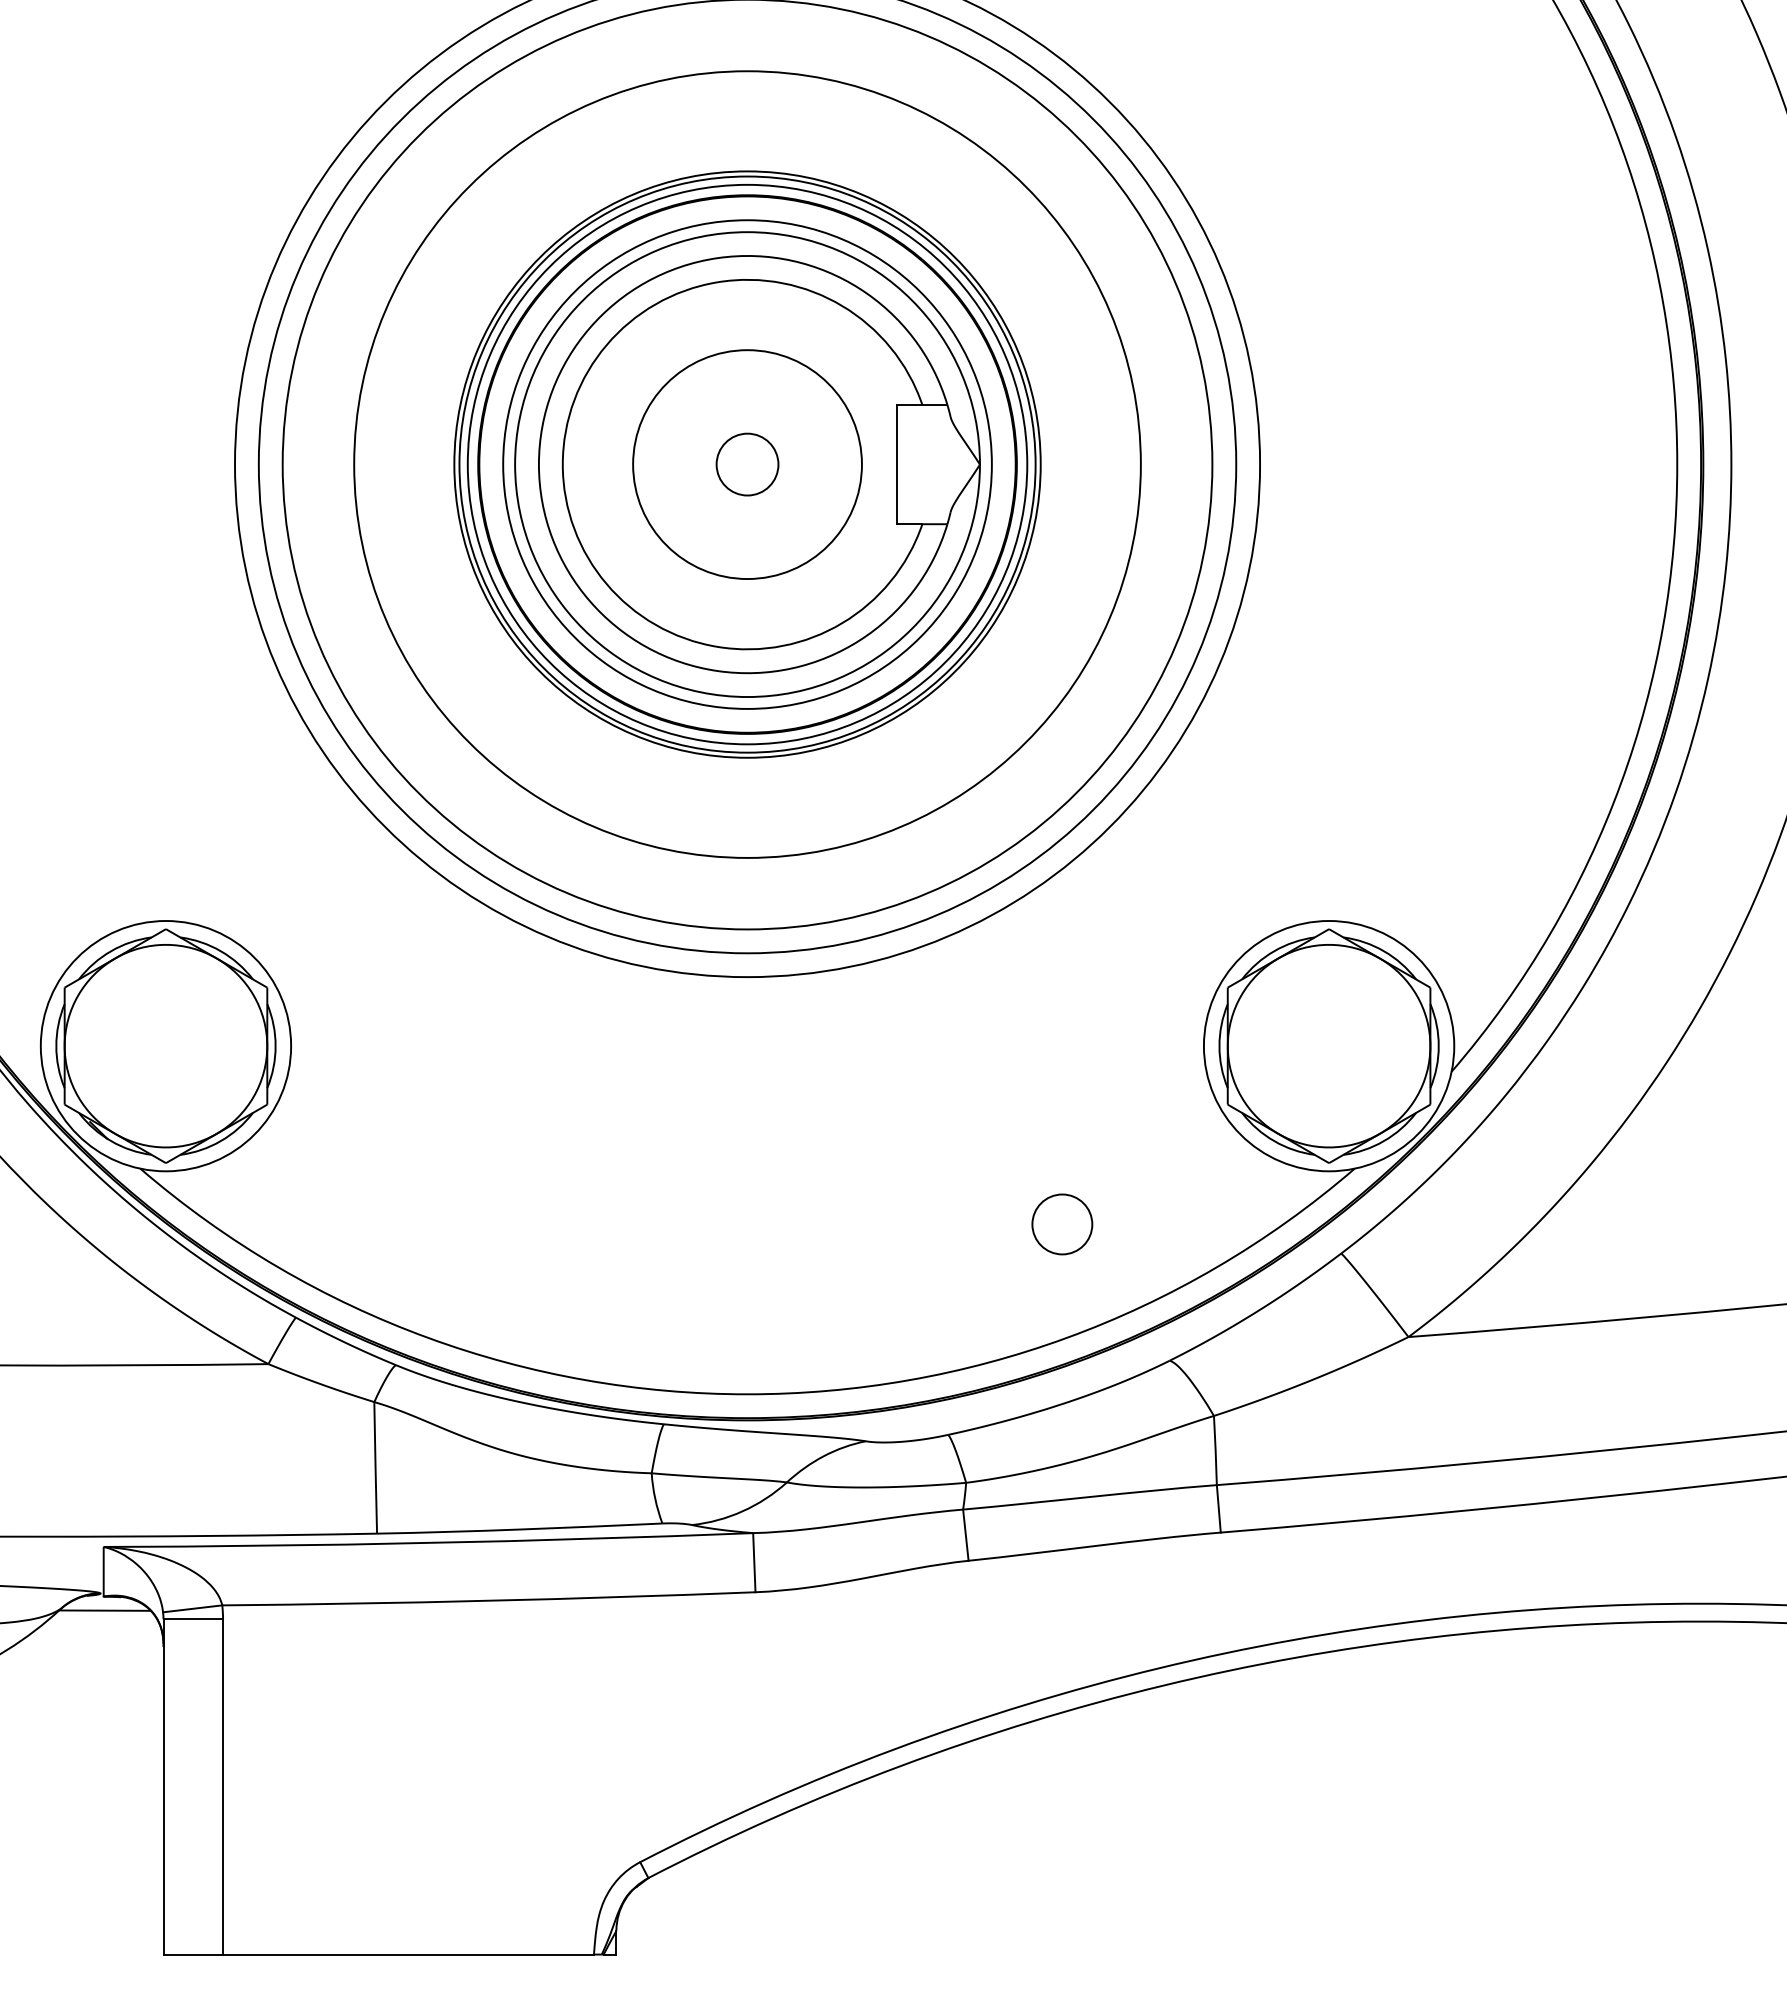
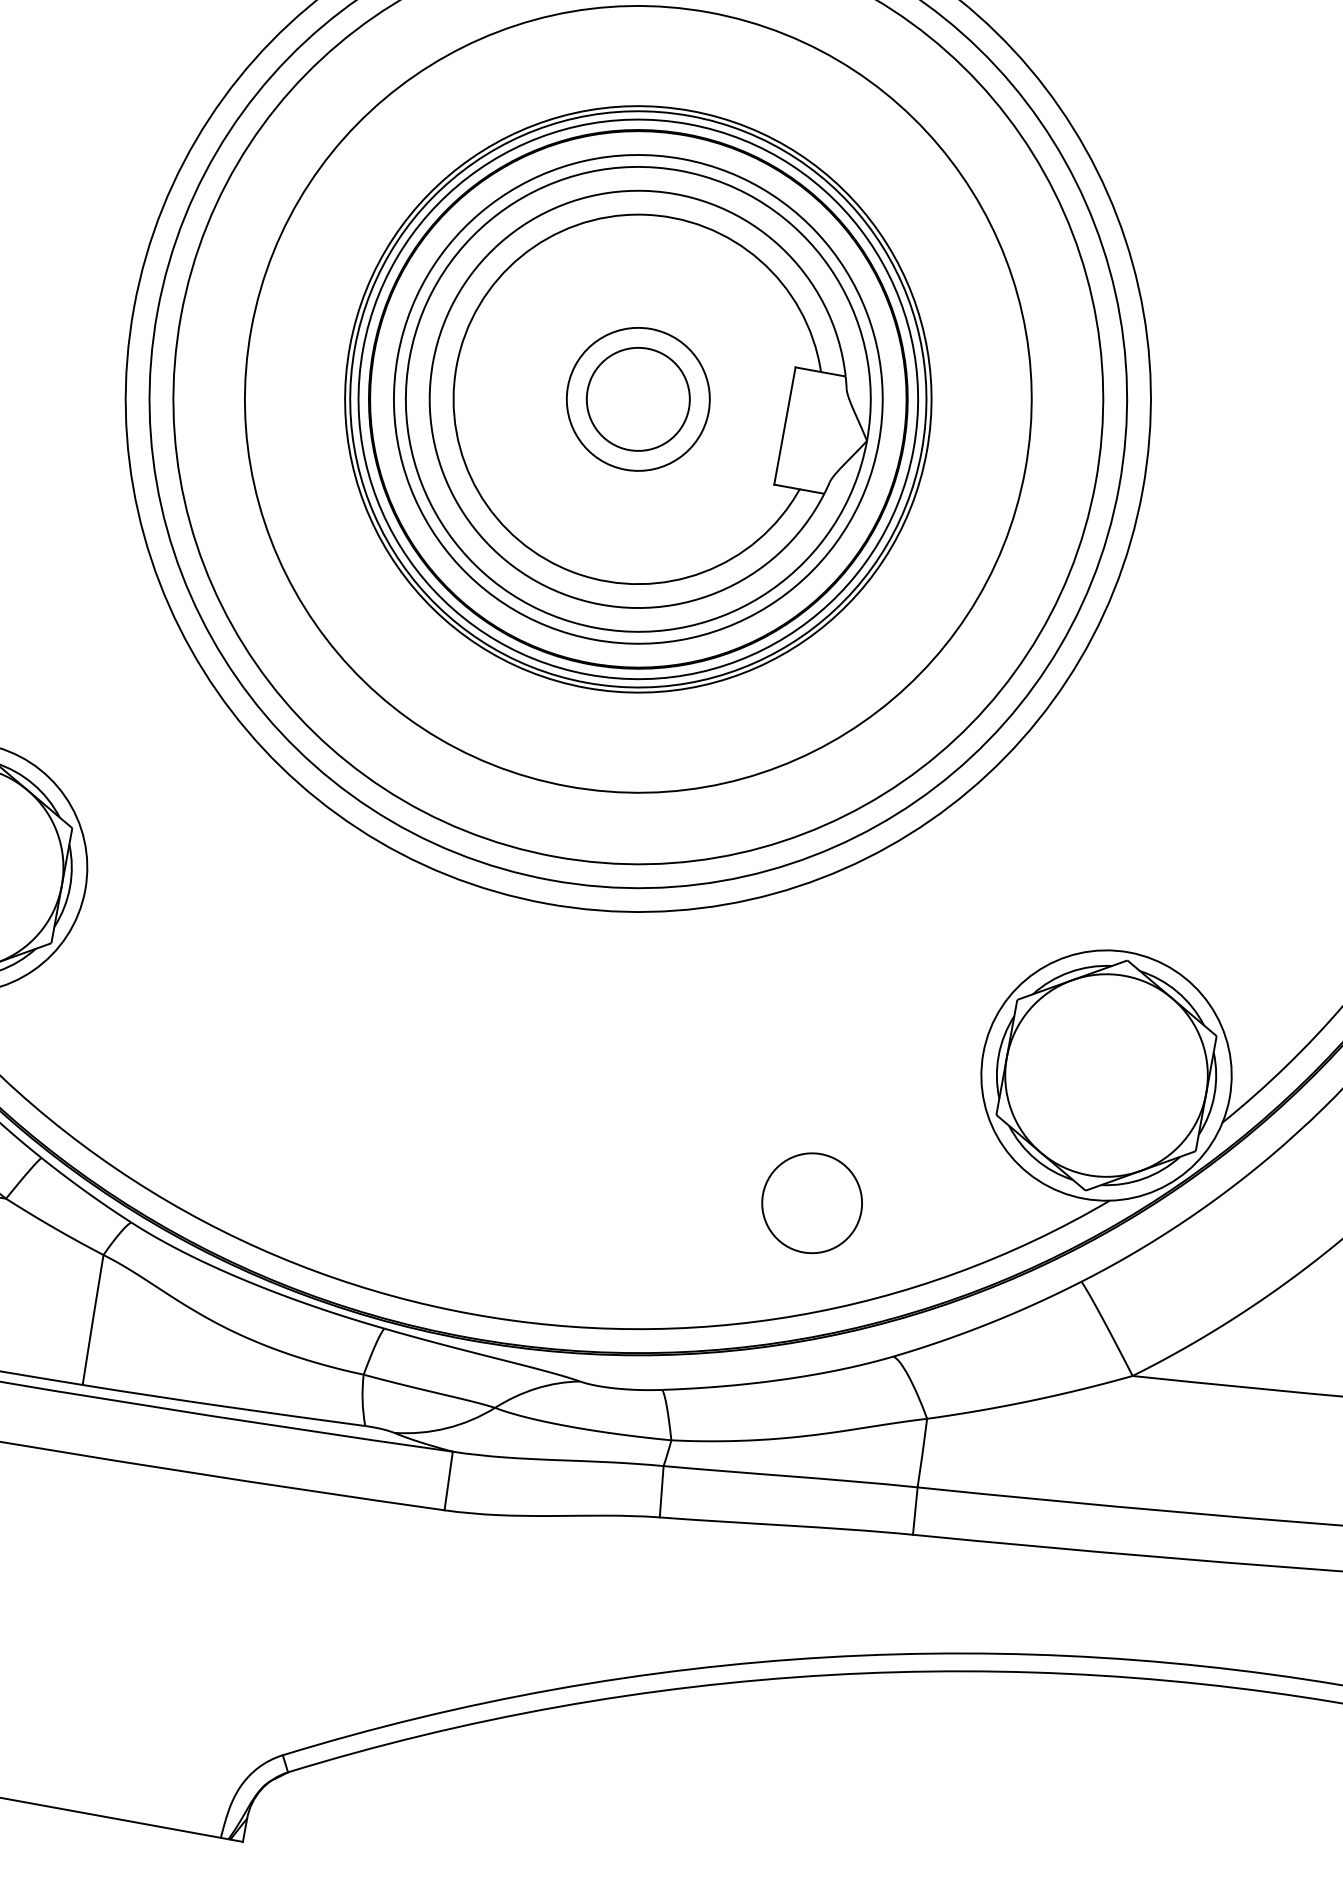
circle: (747, 464) -> (638, 399), size x0.62
circle: (747, 464) -> (638, 399), size x1.67
circle: (1062, 1224) -> (812, 1203), size x1.67

